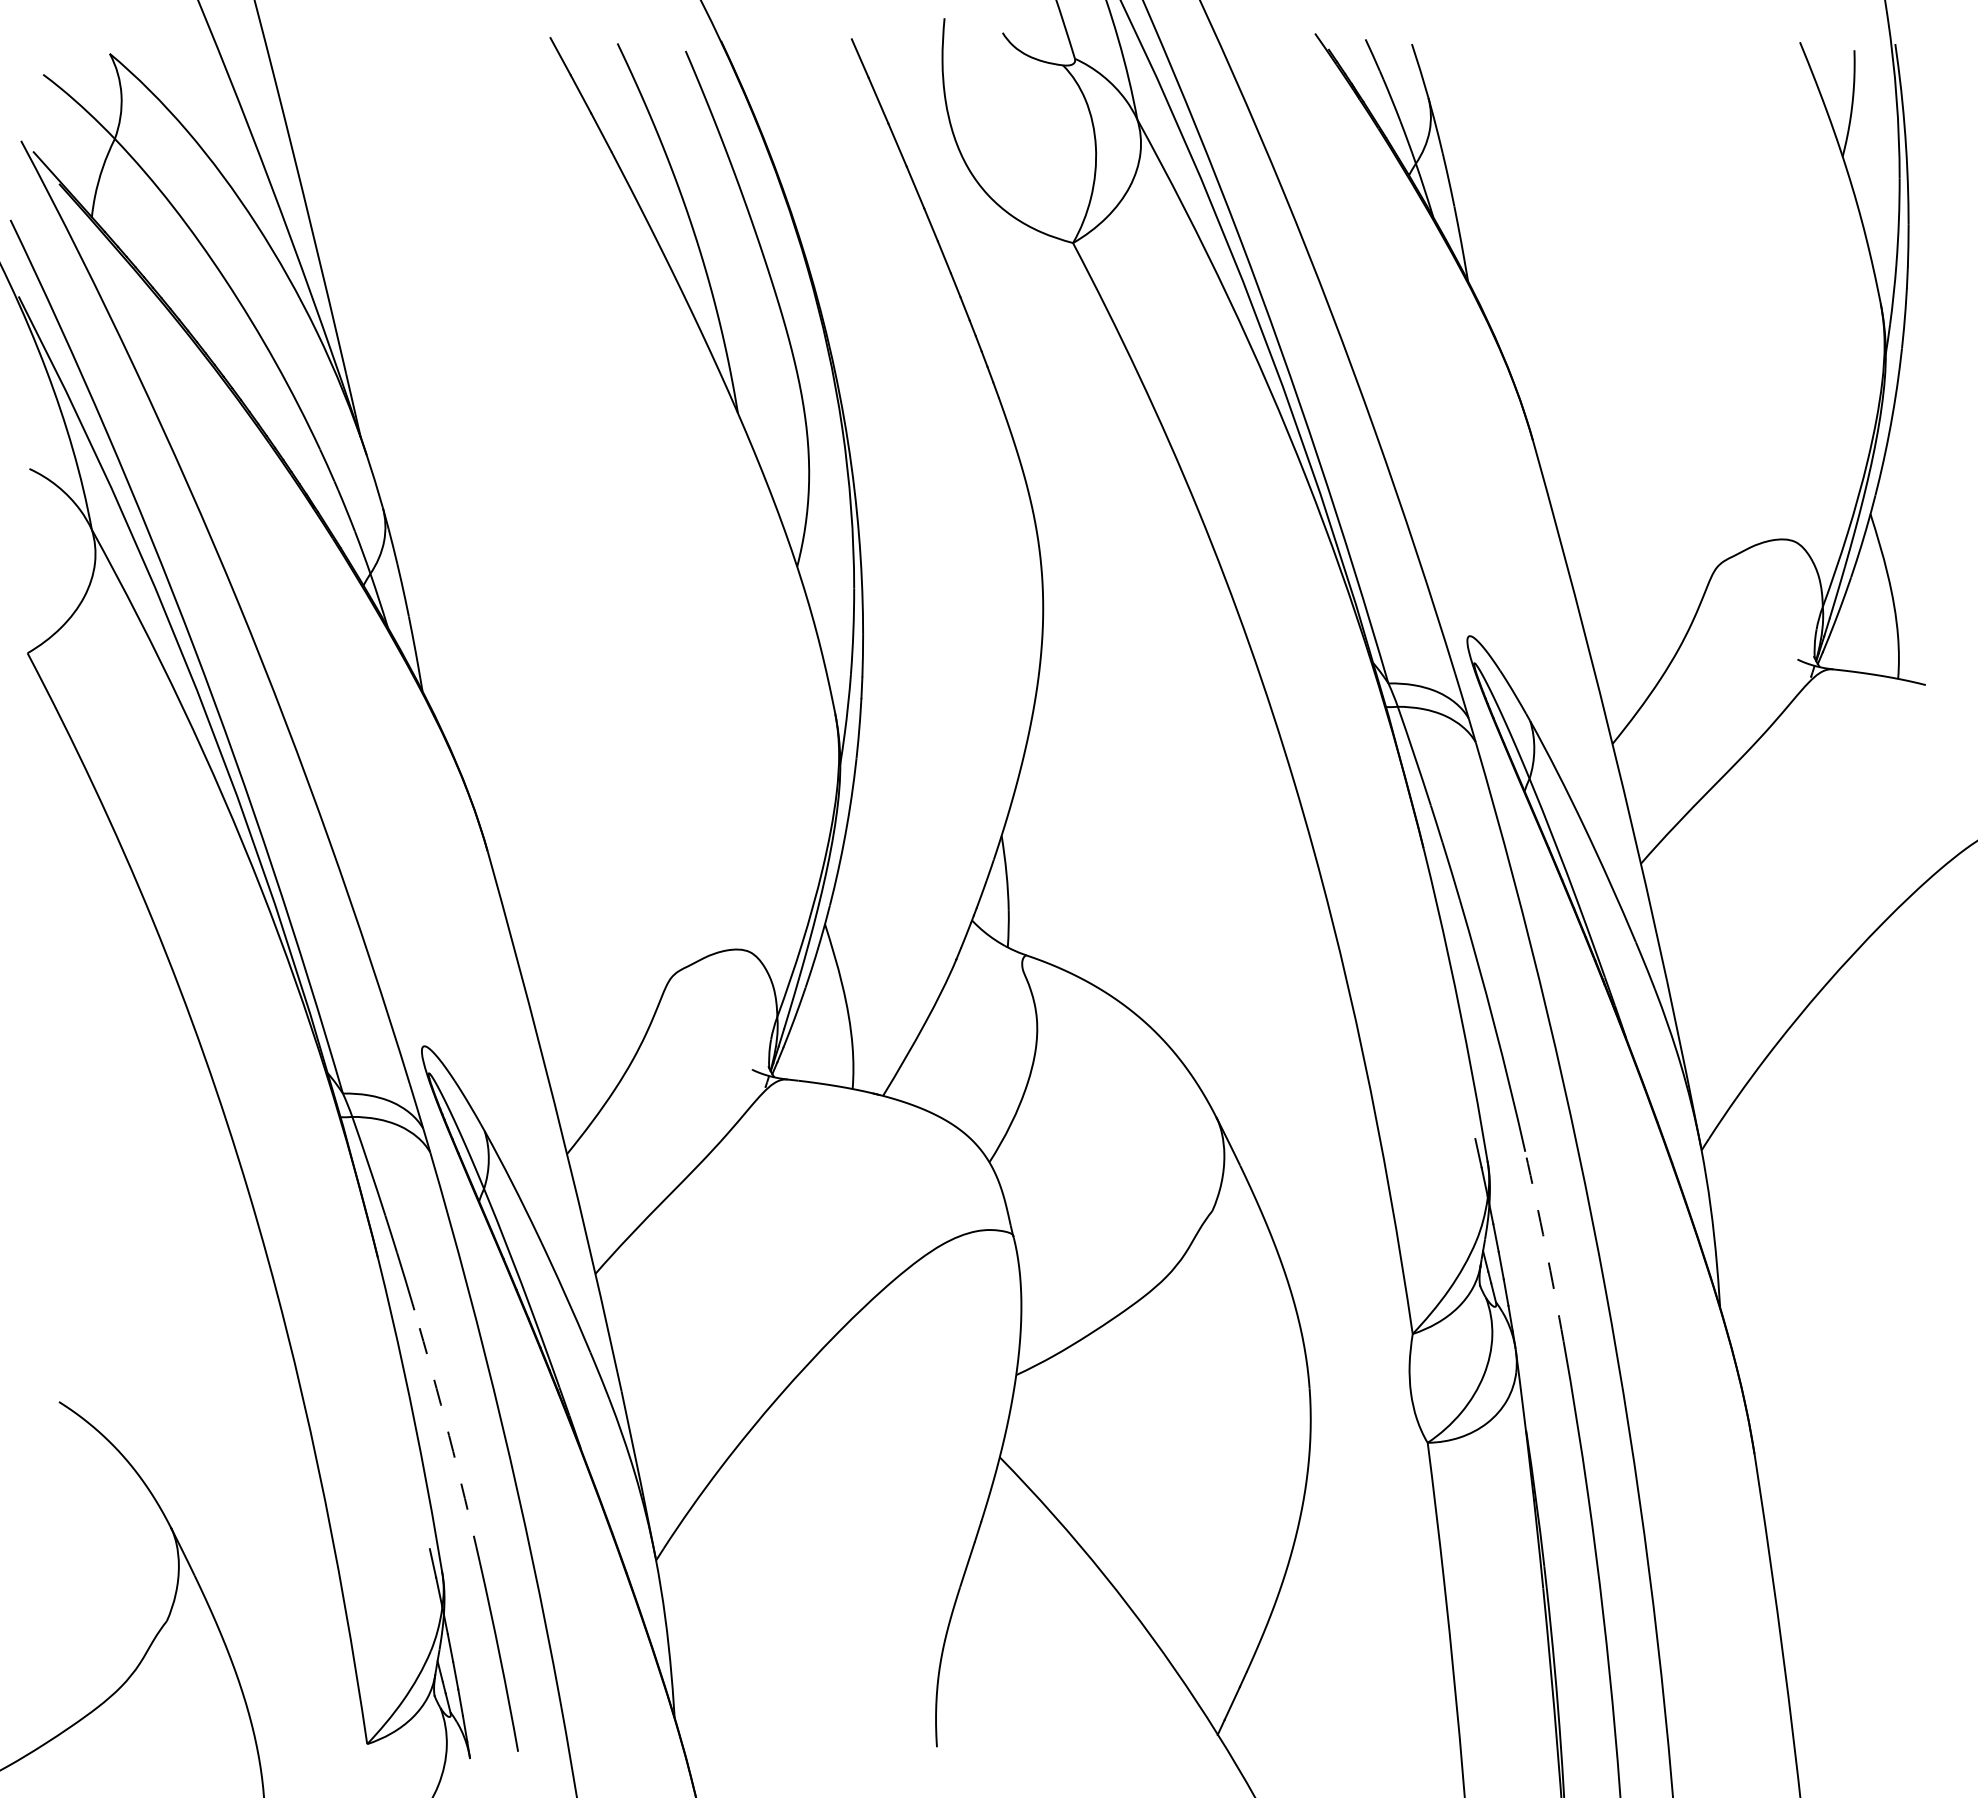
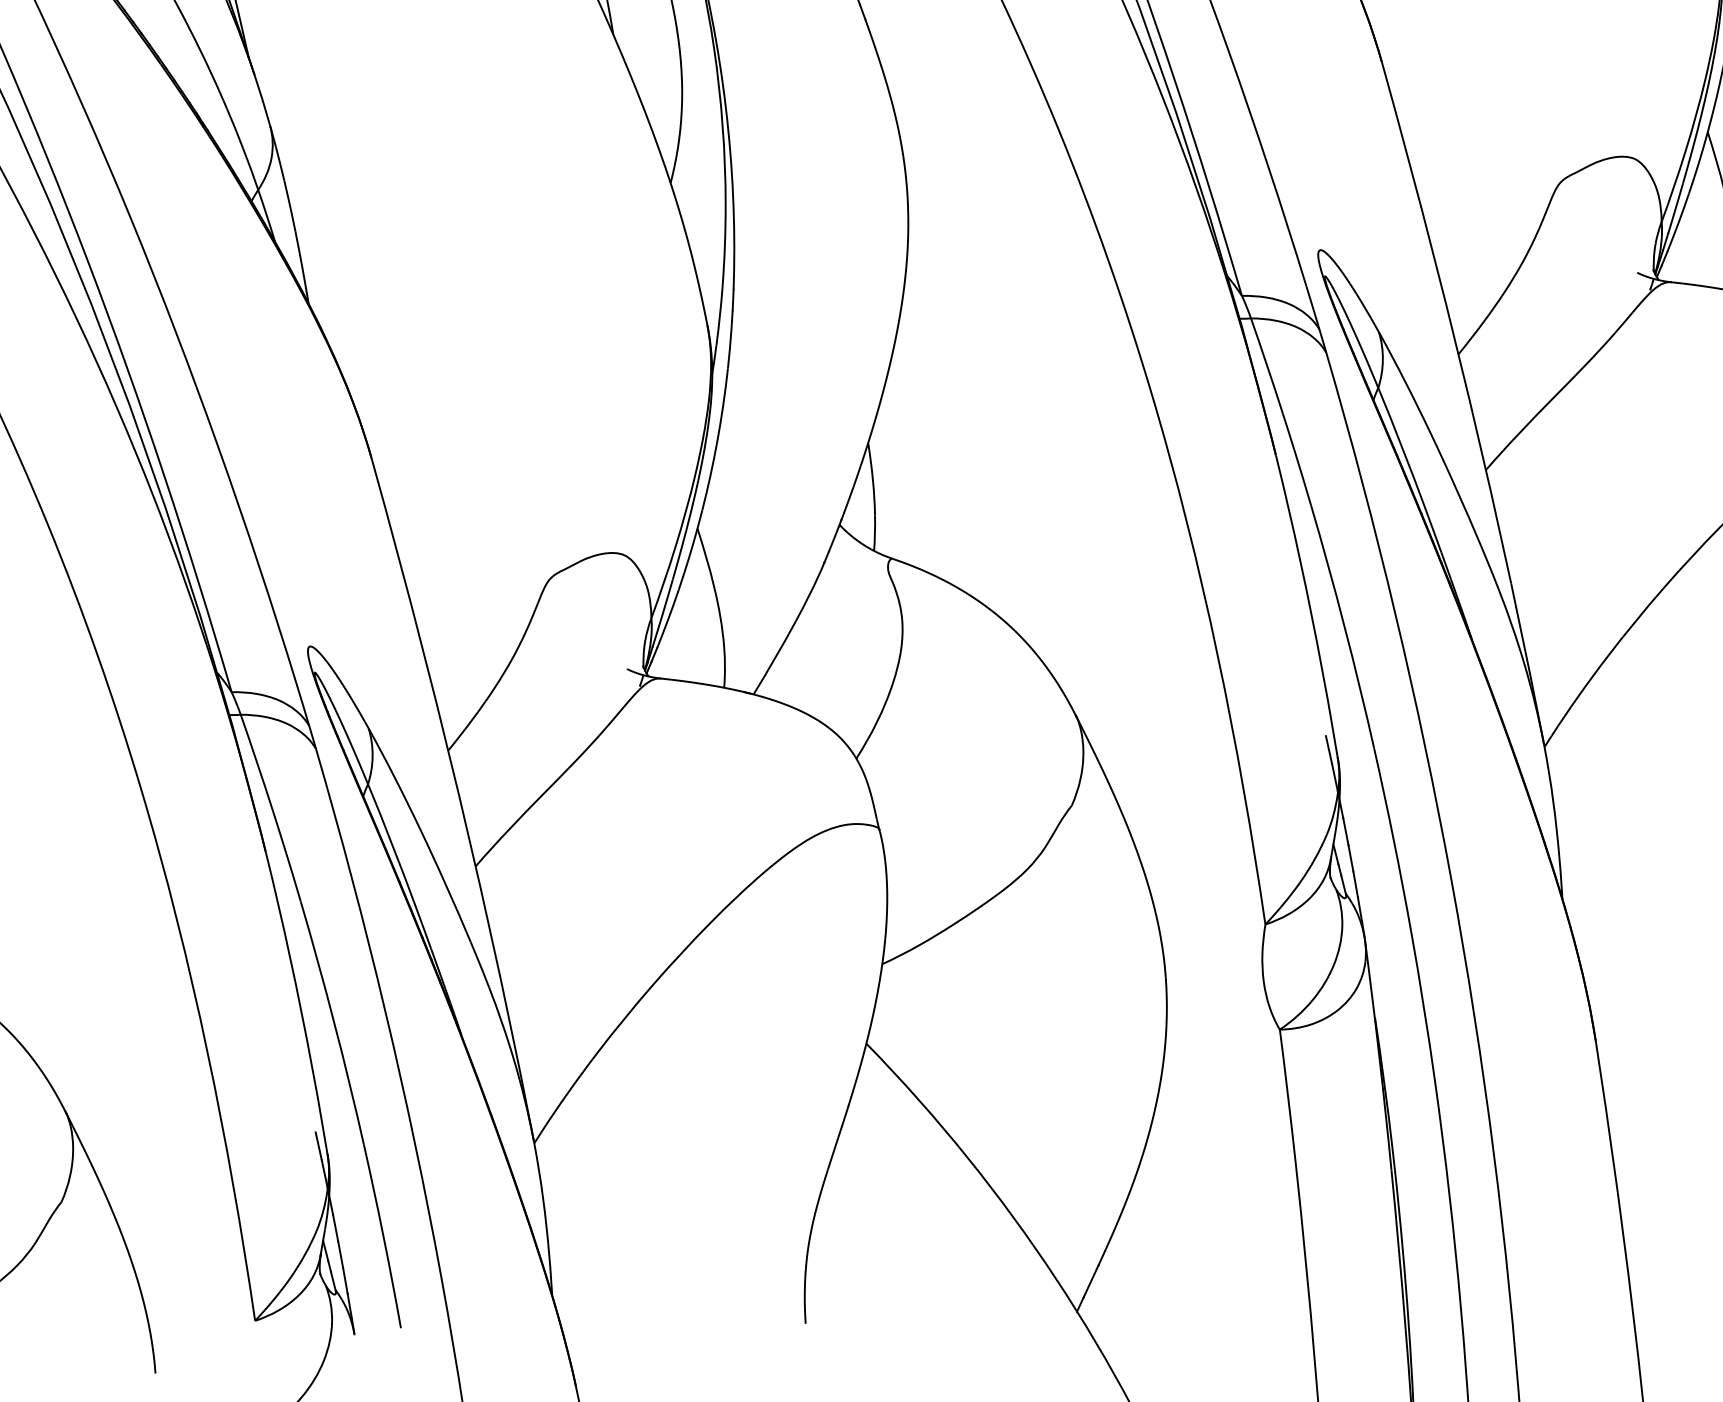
arc: (1545, 1246) -> (1393, 839), dashed -> solid
arc: (449, 1435) -> (334, 1022), dashed -> solid

